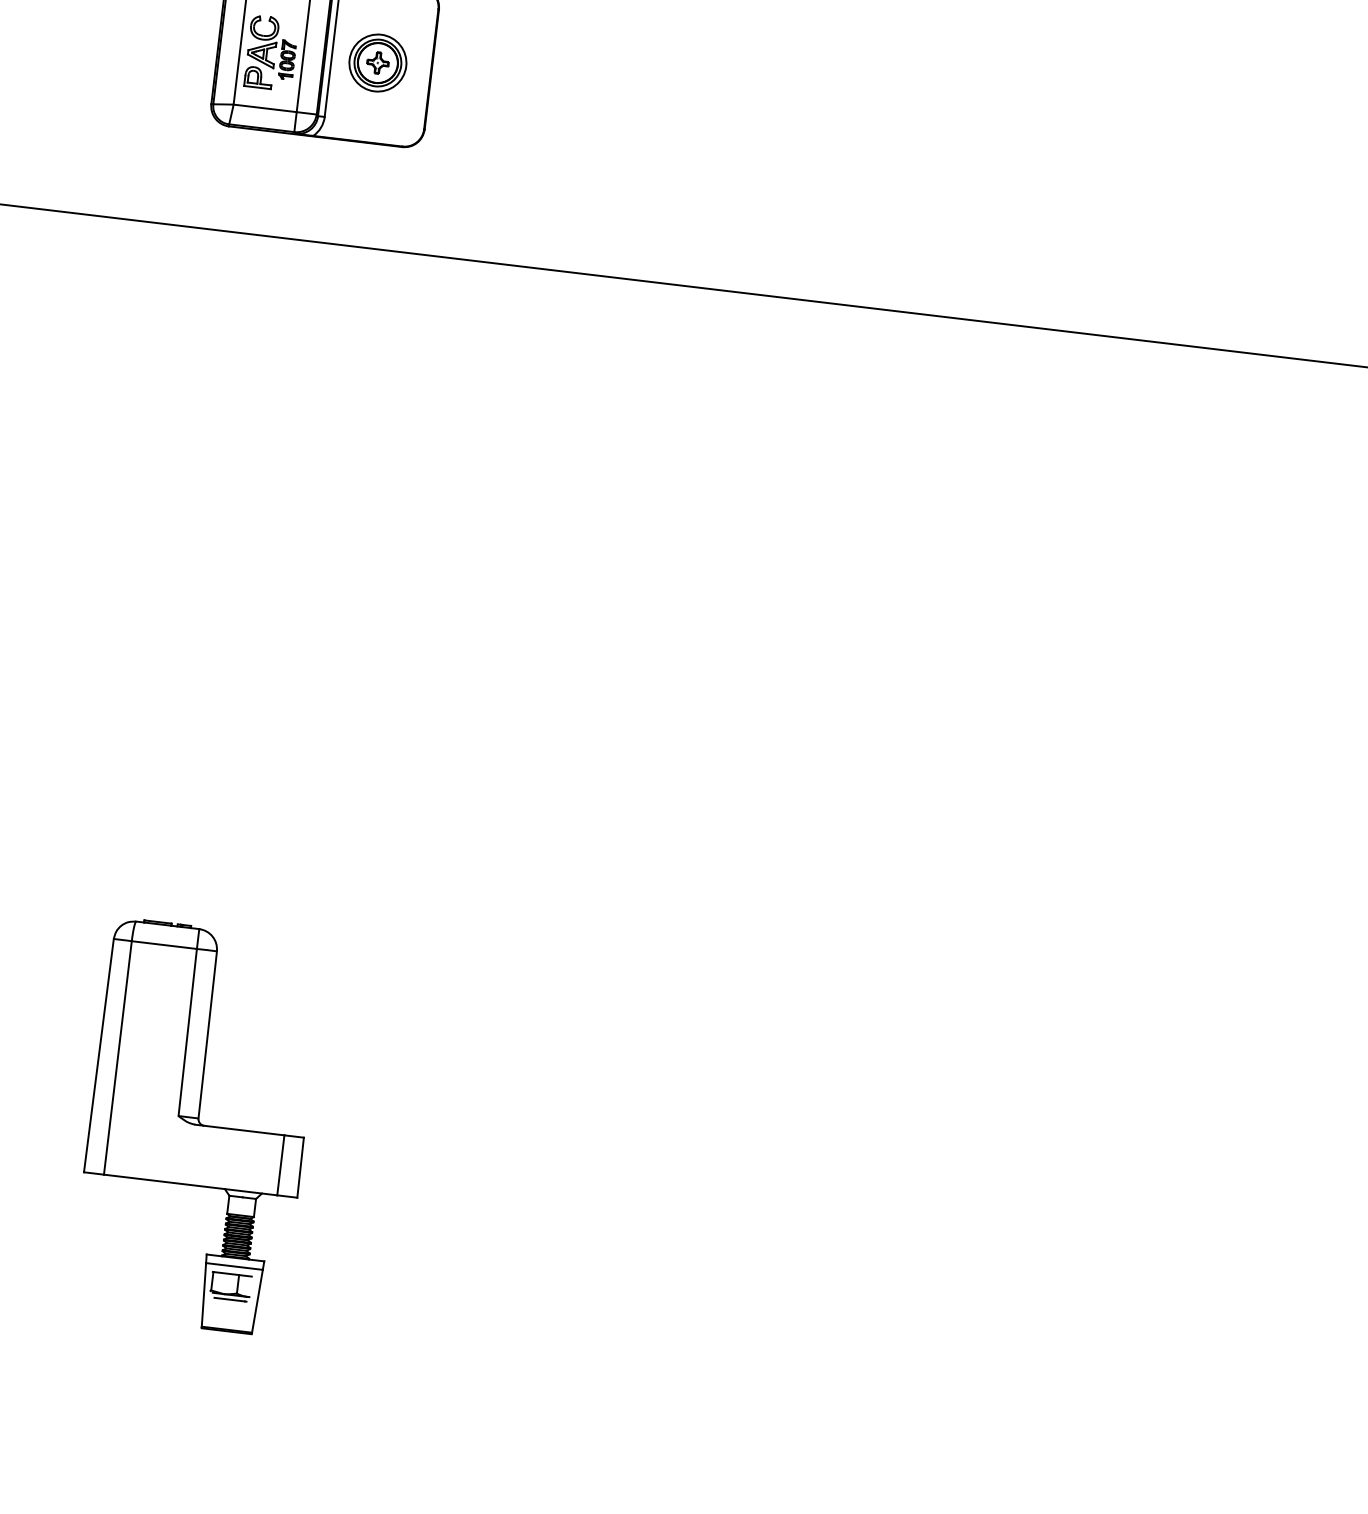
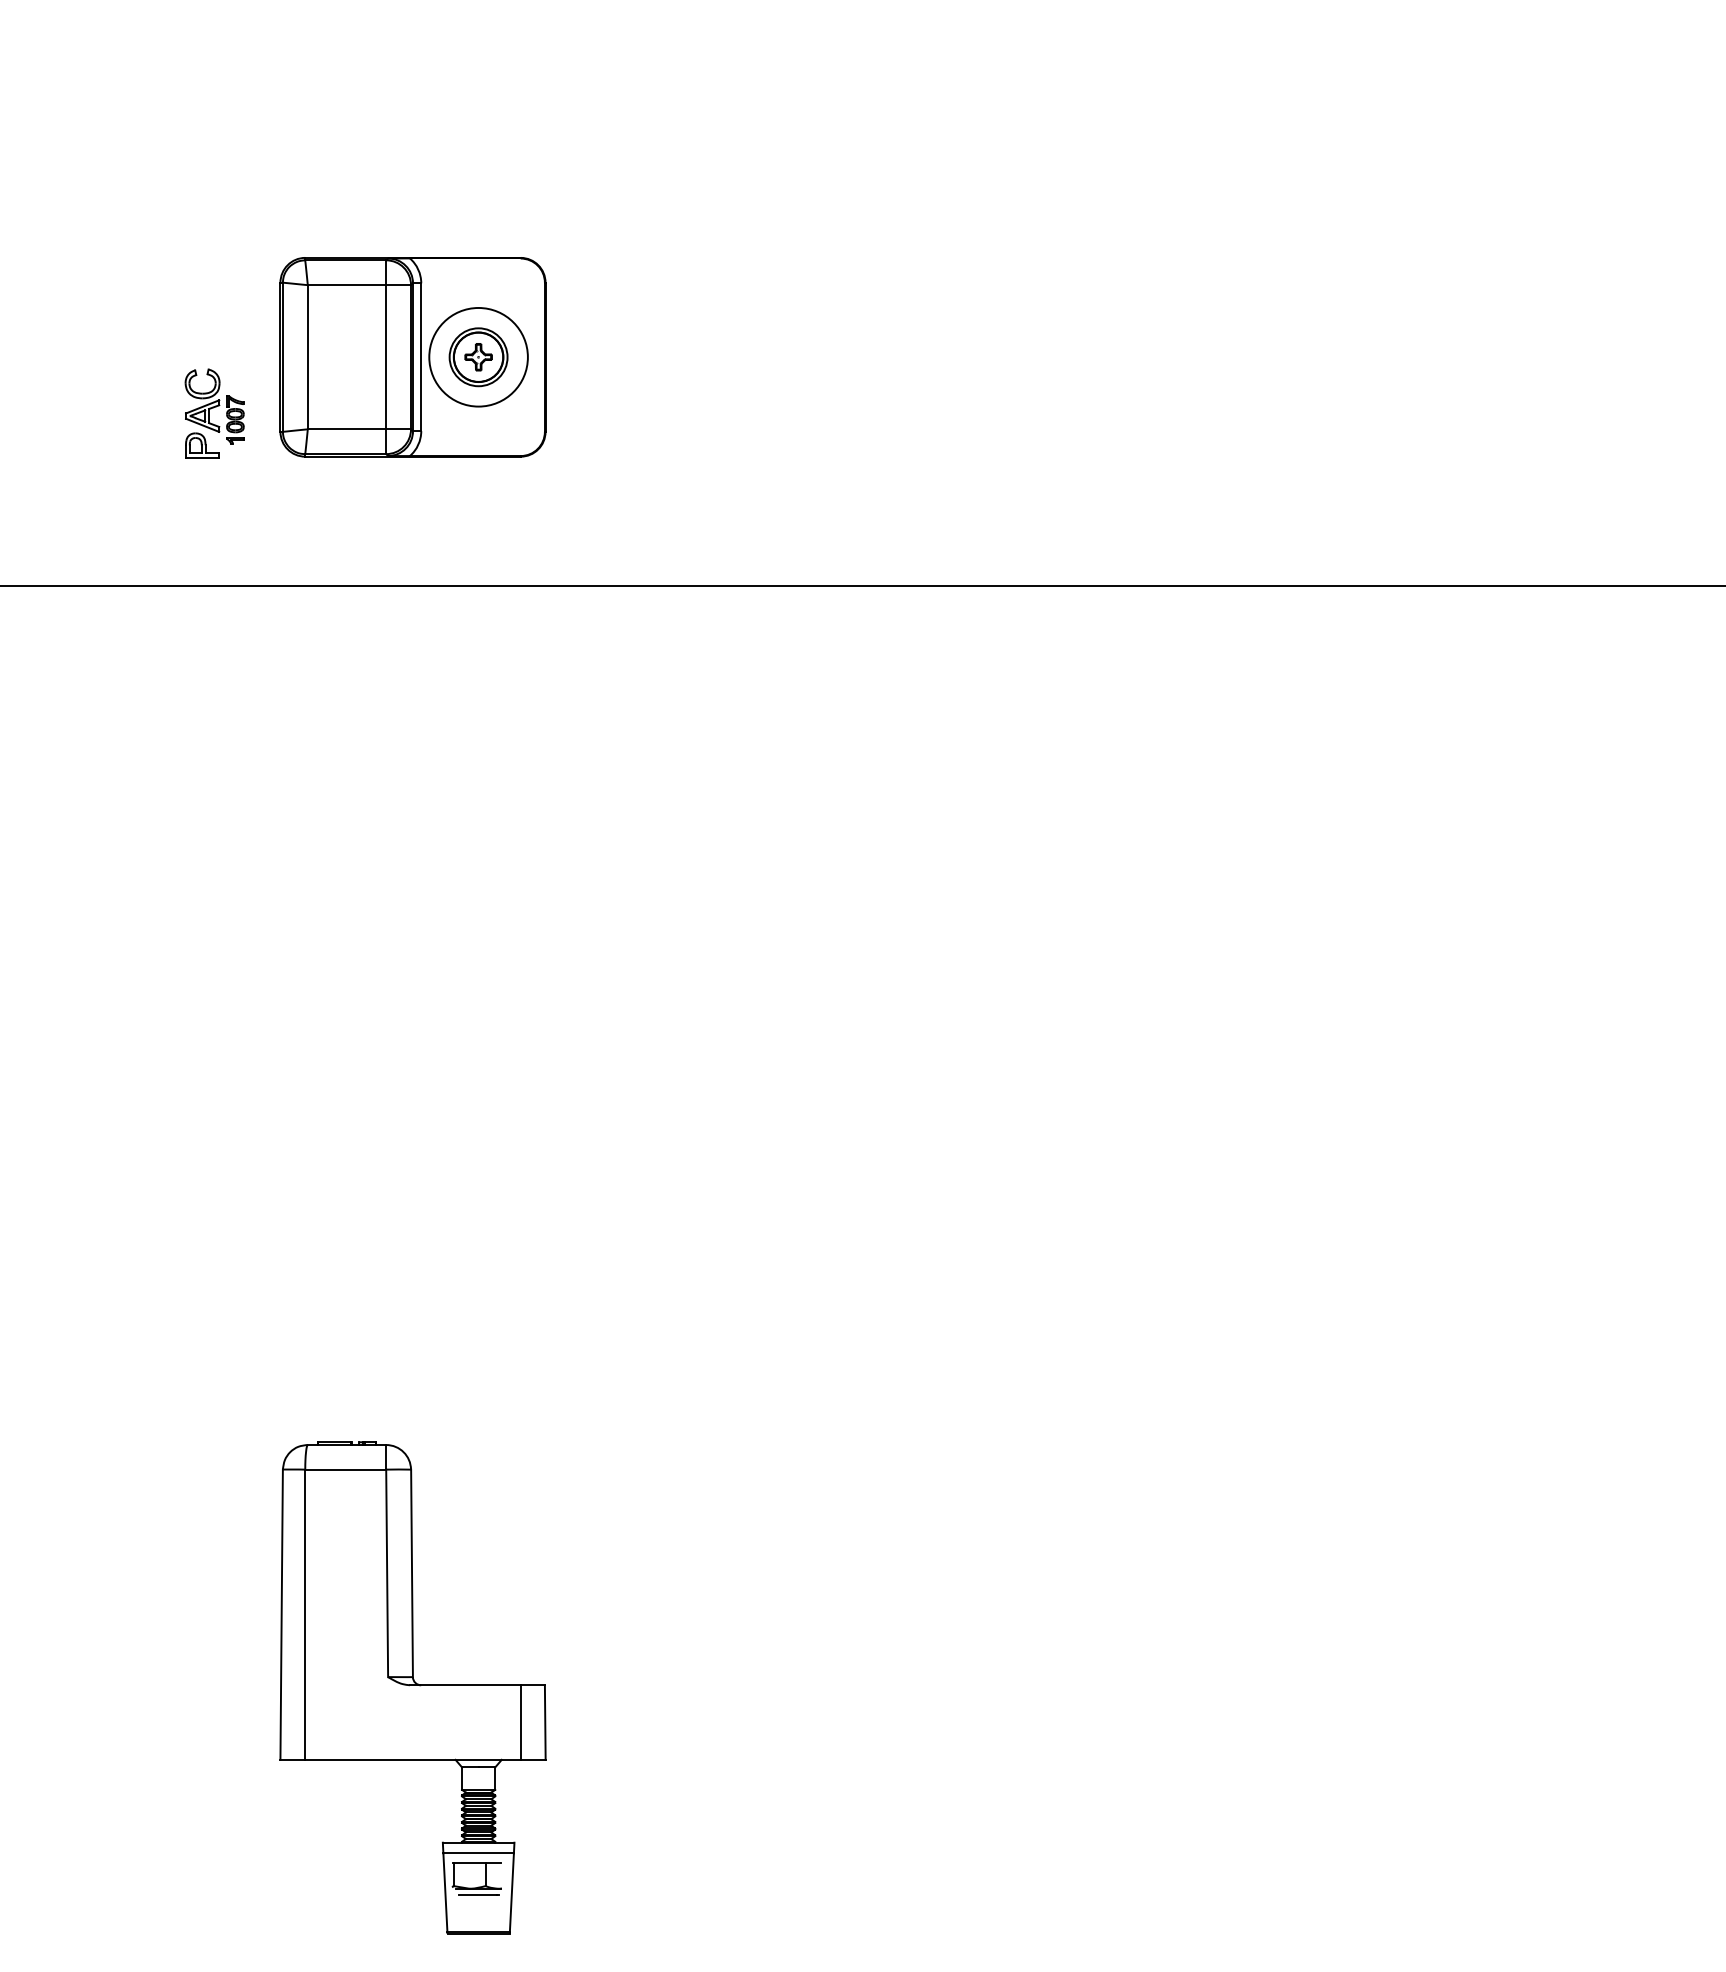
part: (271, 52) -> (214, 413), moved
circle: (377, 63) -> (478, 357), size x1.4

